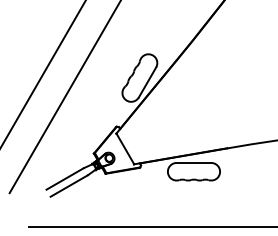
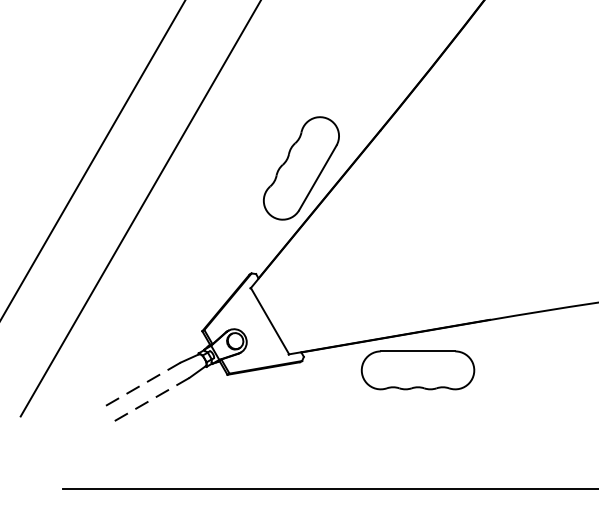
line: (65, 178) -> (141, 384), solid -> dashed
line: (69, 186) -> (149, 402), solid -> dashed

